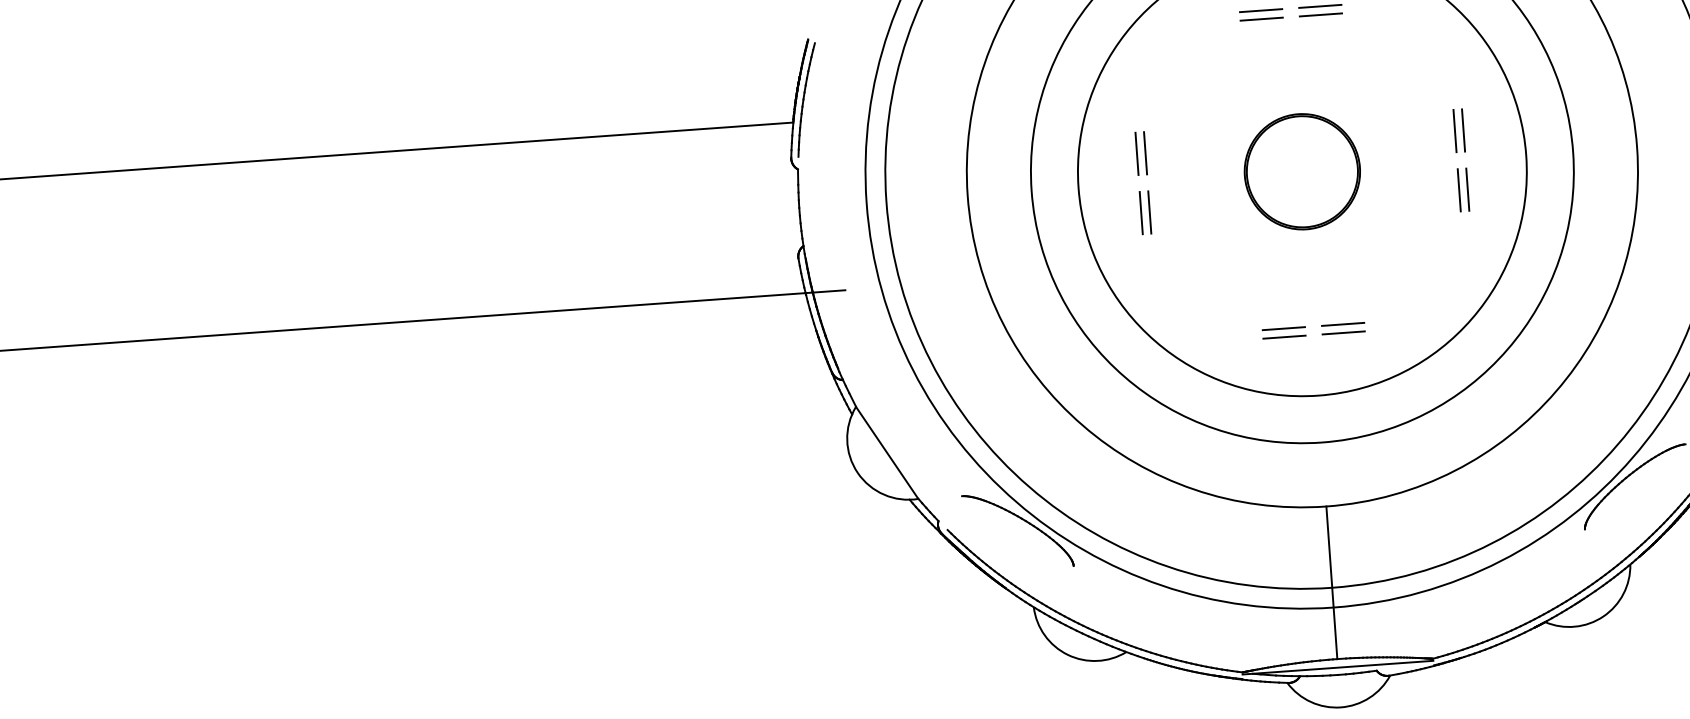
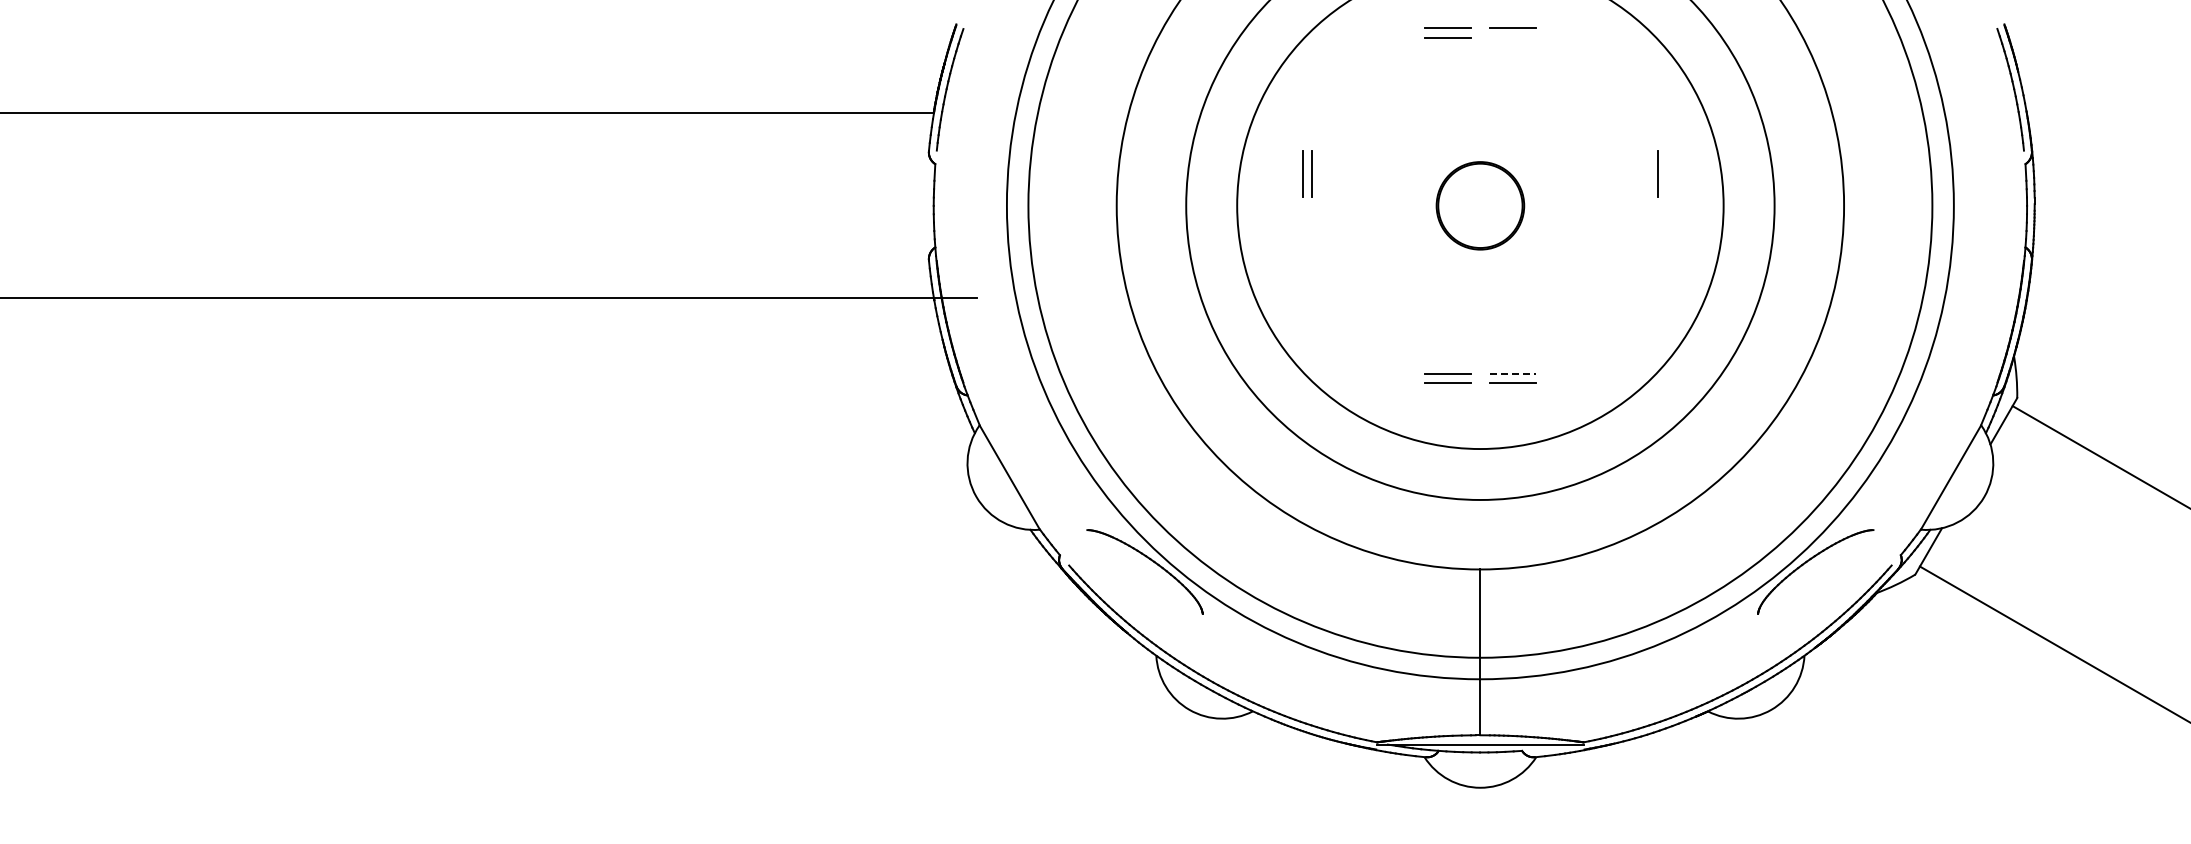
line: (1320, 14) -> (1512, 37), removed
line: (1454, 130) -> (1648, 173), removed
part: (1302, 171) -> (1480, 205), size x0.7
line: (1459, 189) -> (1648, 237), removed
line: (1467, 189) -> (1657, 237), removed
line: (1141, 212) -> (1303, 237), removed
line: (1149, 212) -> (1312, 237), removed
line: (1343, 324) -> (1512, 373), solid -> dashed

